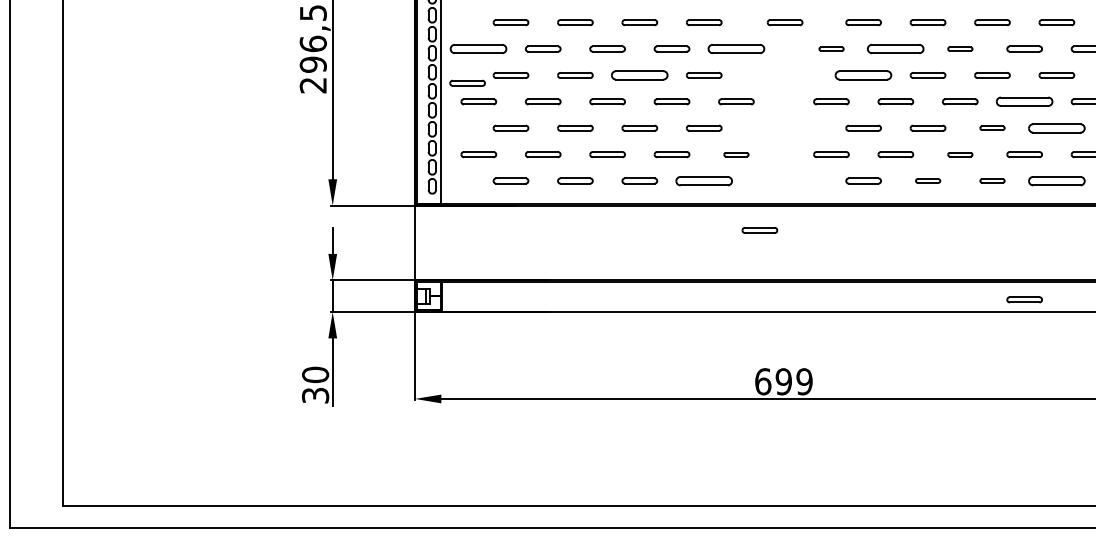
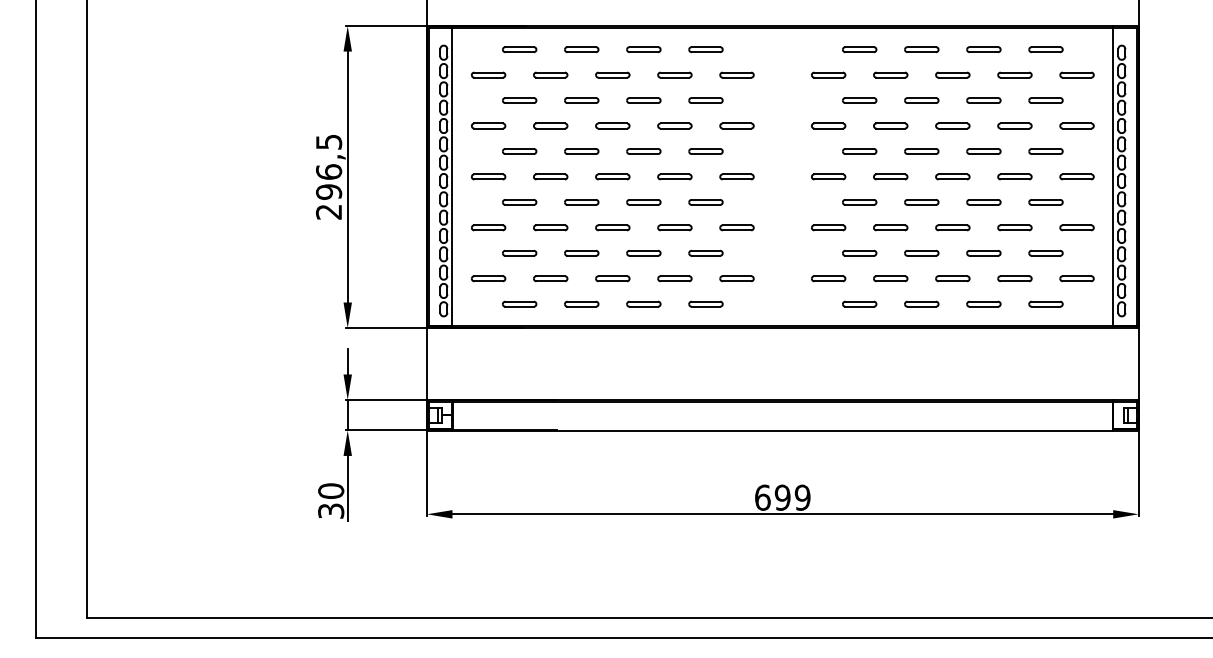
part: (784, 22) -> (783, 151), removed
part: (478, 48) -> (488, 176), size x0.62
part: (735, 48) -> (736, 176), size x0.62
part: (831, 48) -> (828, 176), size x1.43
part: (895, 48) -> (890, 176), size x0.62
part: (959, 48) -> (952, 176), size x1.43
part: (639, 75) -> (643, 202), size x0.62
part: (863, 75) -> (859, 202), size x0.62
part: (467, 82) -> (477, 209), removed
part: (1024, 101) -> (1014, 227), size x0.62
part: (992, 127) -> (983, 252), size x1.43
part: (1056, 127) -> (1045, 252), size x0.62
part: (735, 154) -> (736, 278), size x1.43
part: (959, 154) -> (952, 278), size x1.43
part: (703, 180) -> (705, 303), size x0.62
part: (927, 180) -> (921, 303), size x1.43
part: (992, 180) -> (983, 303), size x1.43
part: (1056, 180) -> (1045, 303), size x0.62
part: (759, 230) -> (759, 351), removed
part: (1024, 299) -> (1014, 418), removed

